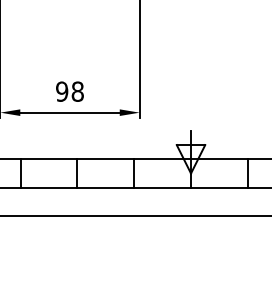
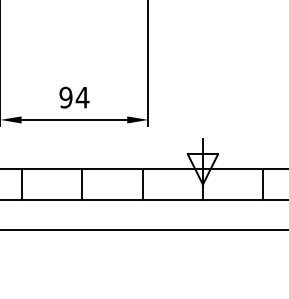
text: (77, 91) -> (82, 97), 98 -> 94

